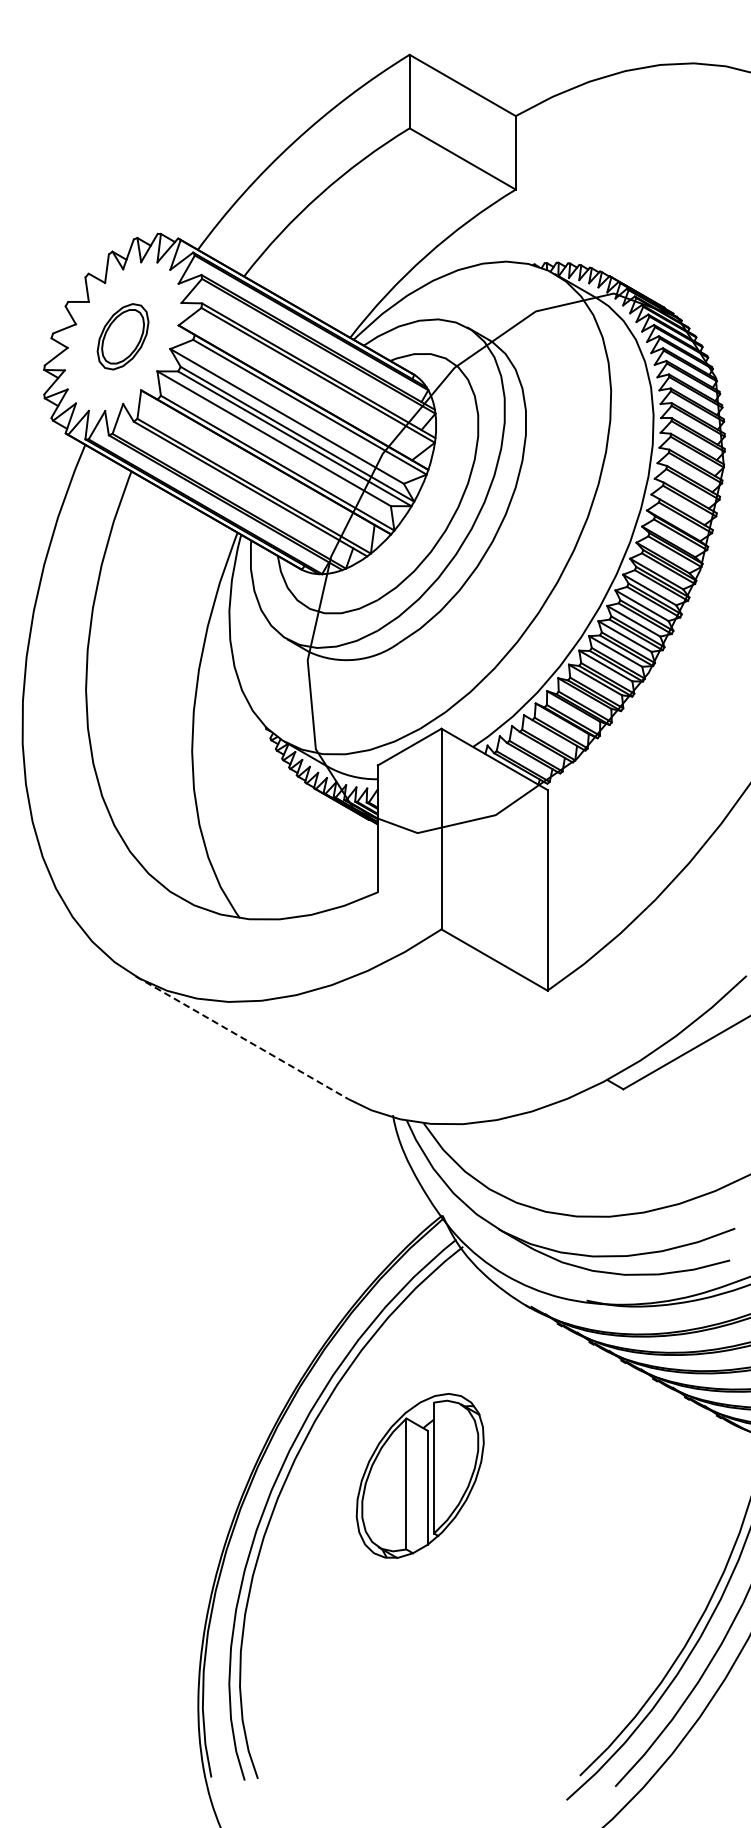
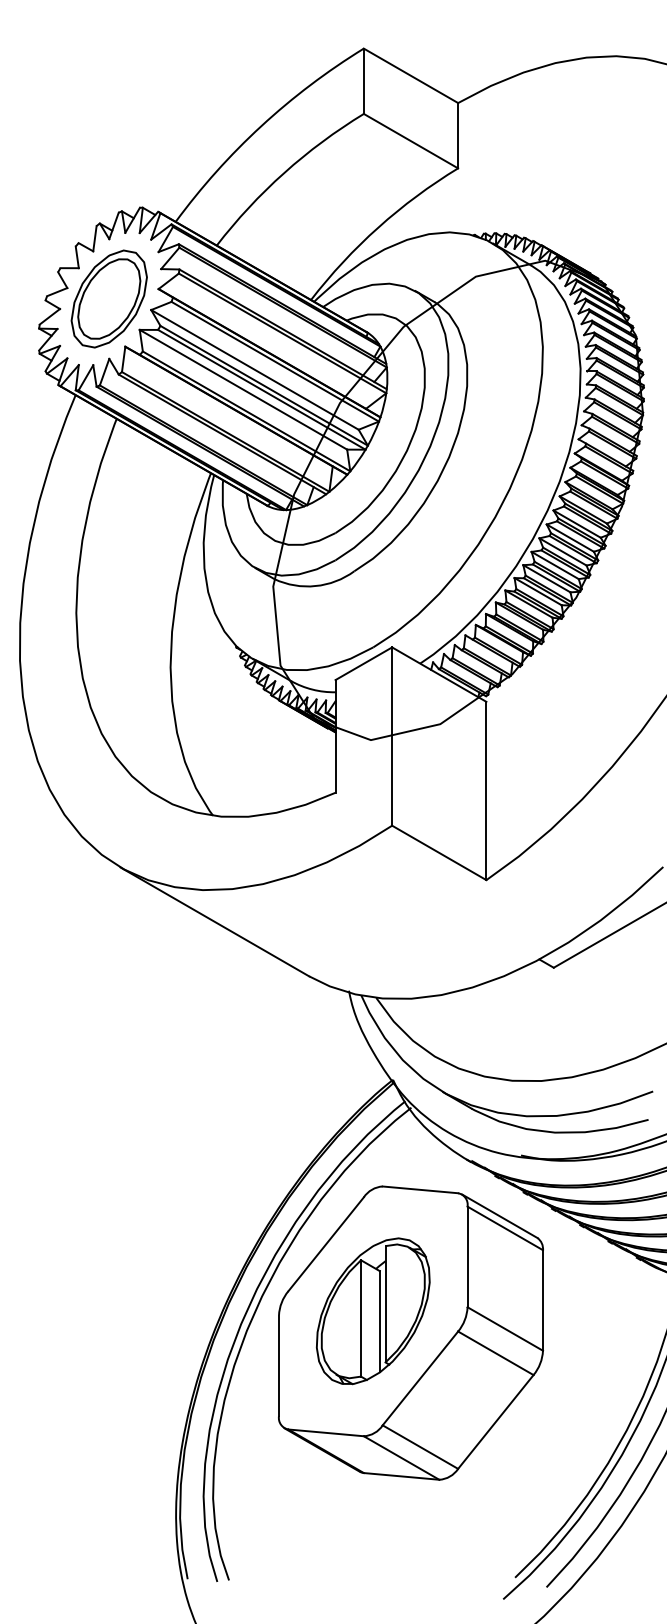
part: (122, 336) -> (108, 298), size x1.67
line: (241, 1037) -> (214, 921), dashed -> solid
part: (462, 1500) -> (410, 1333), added

